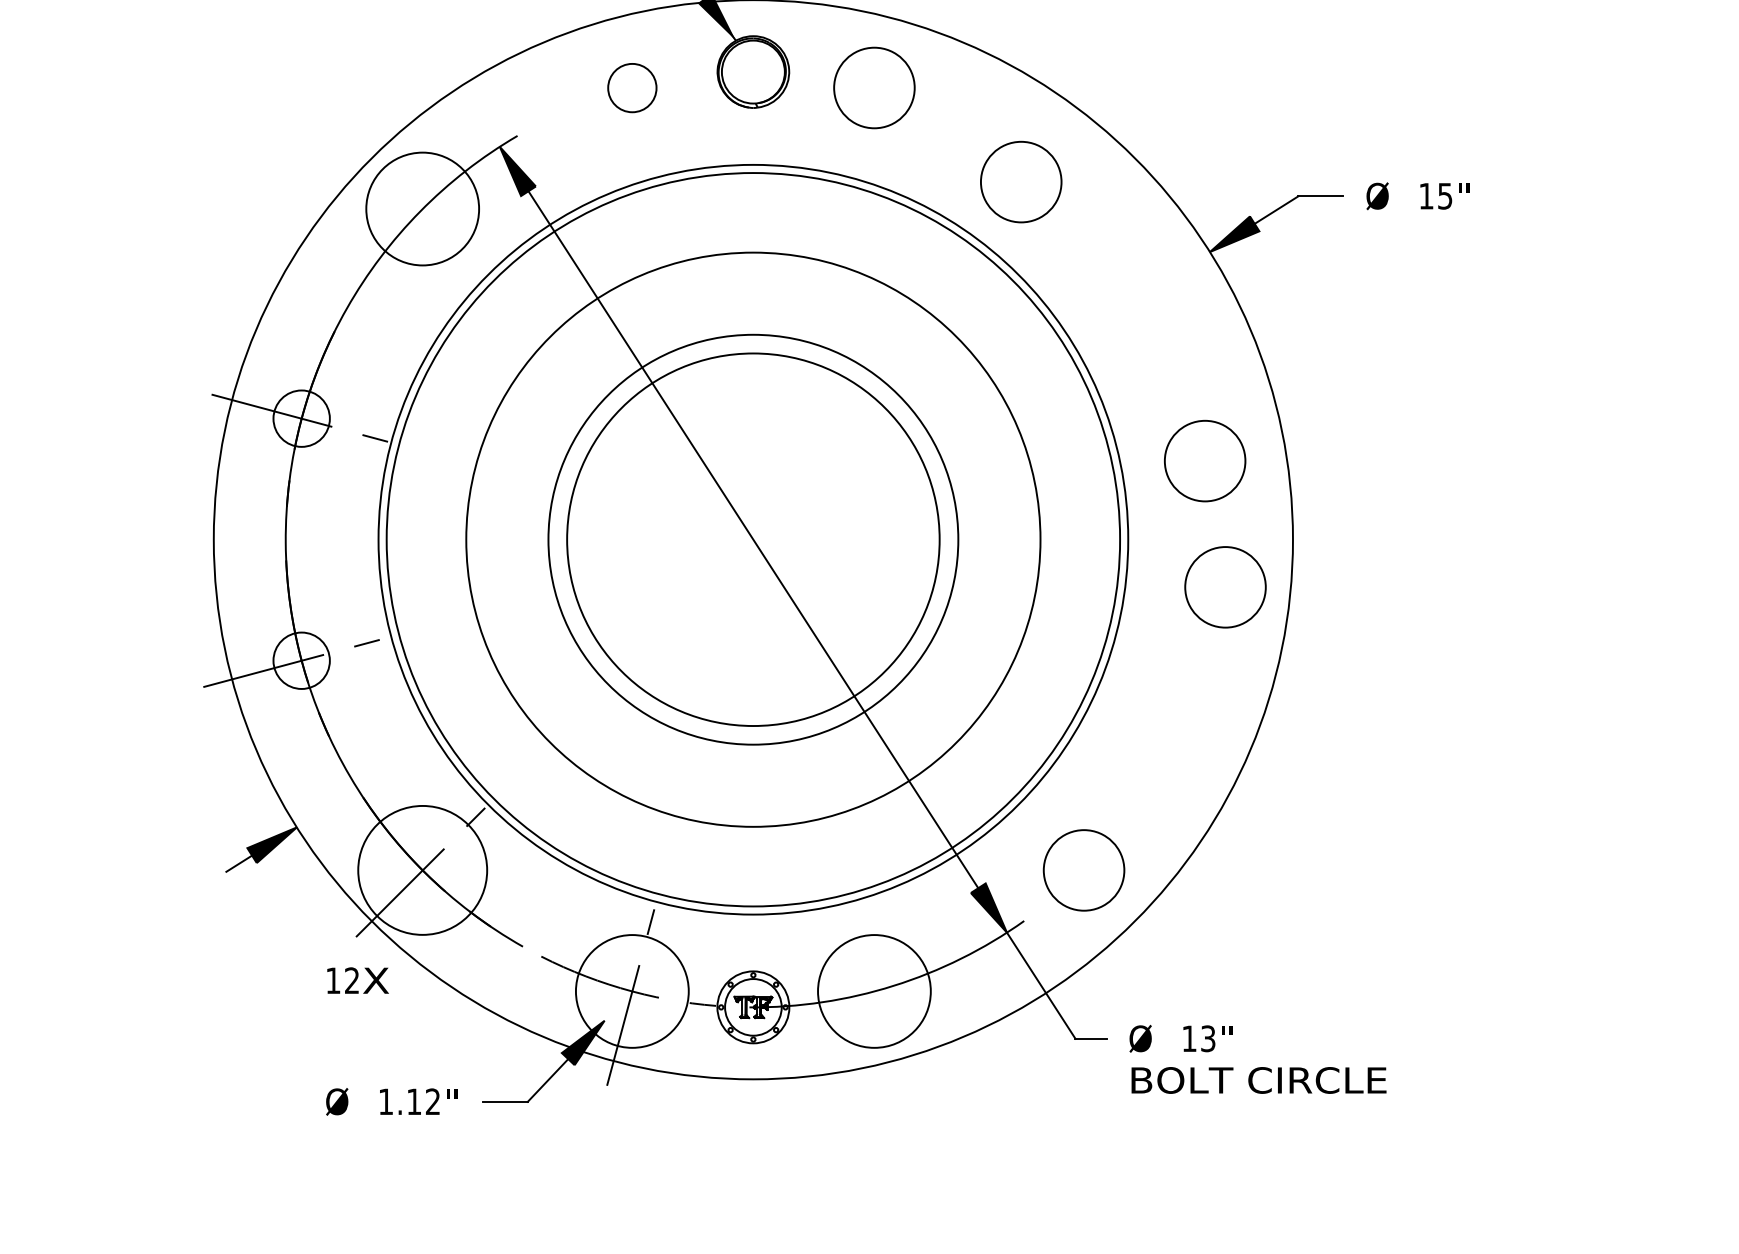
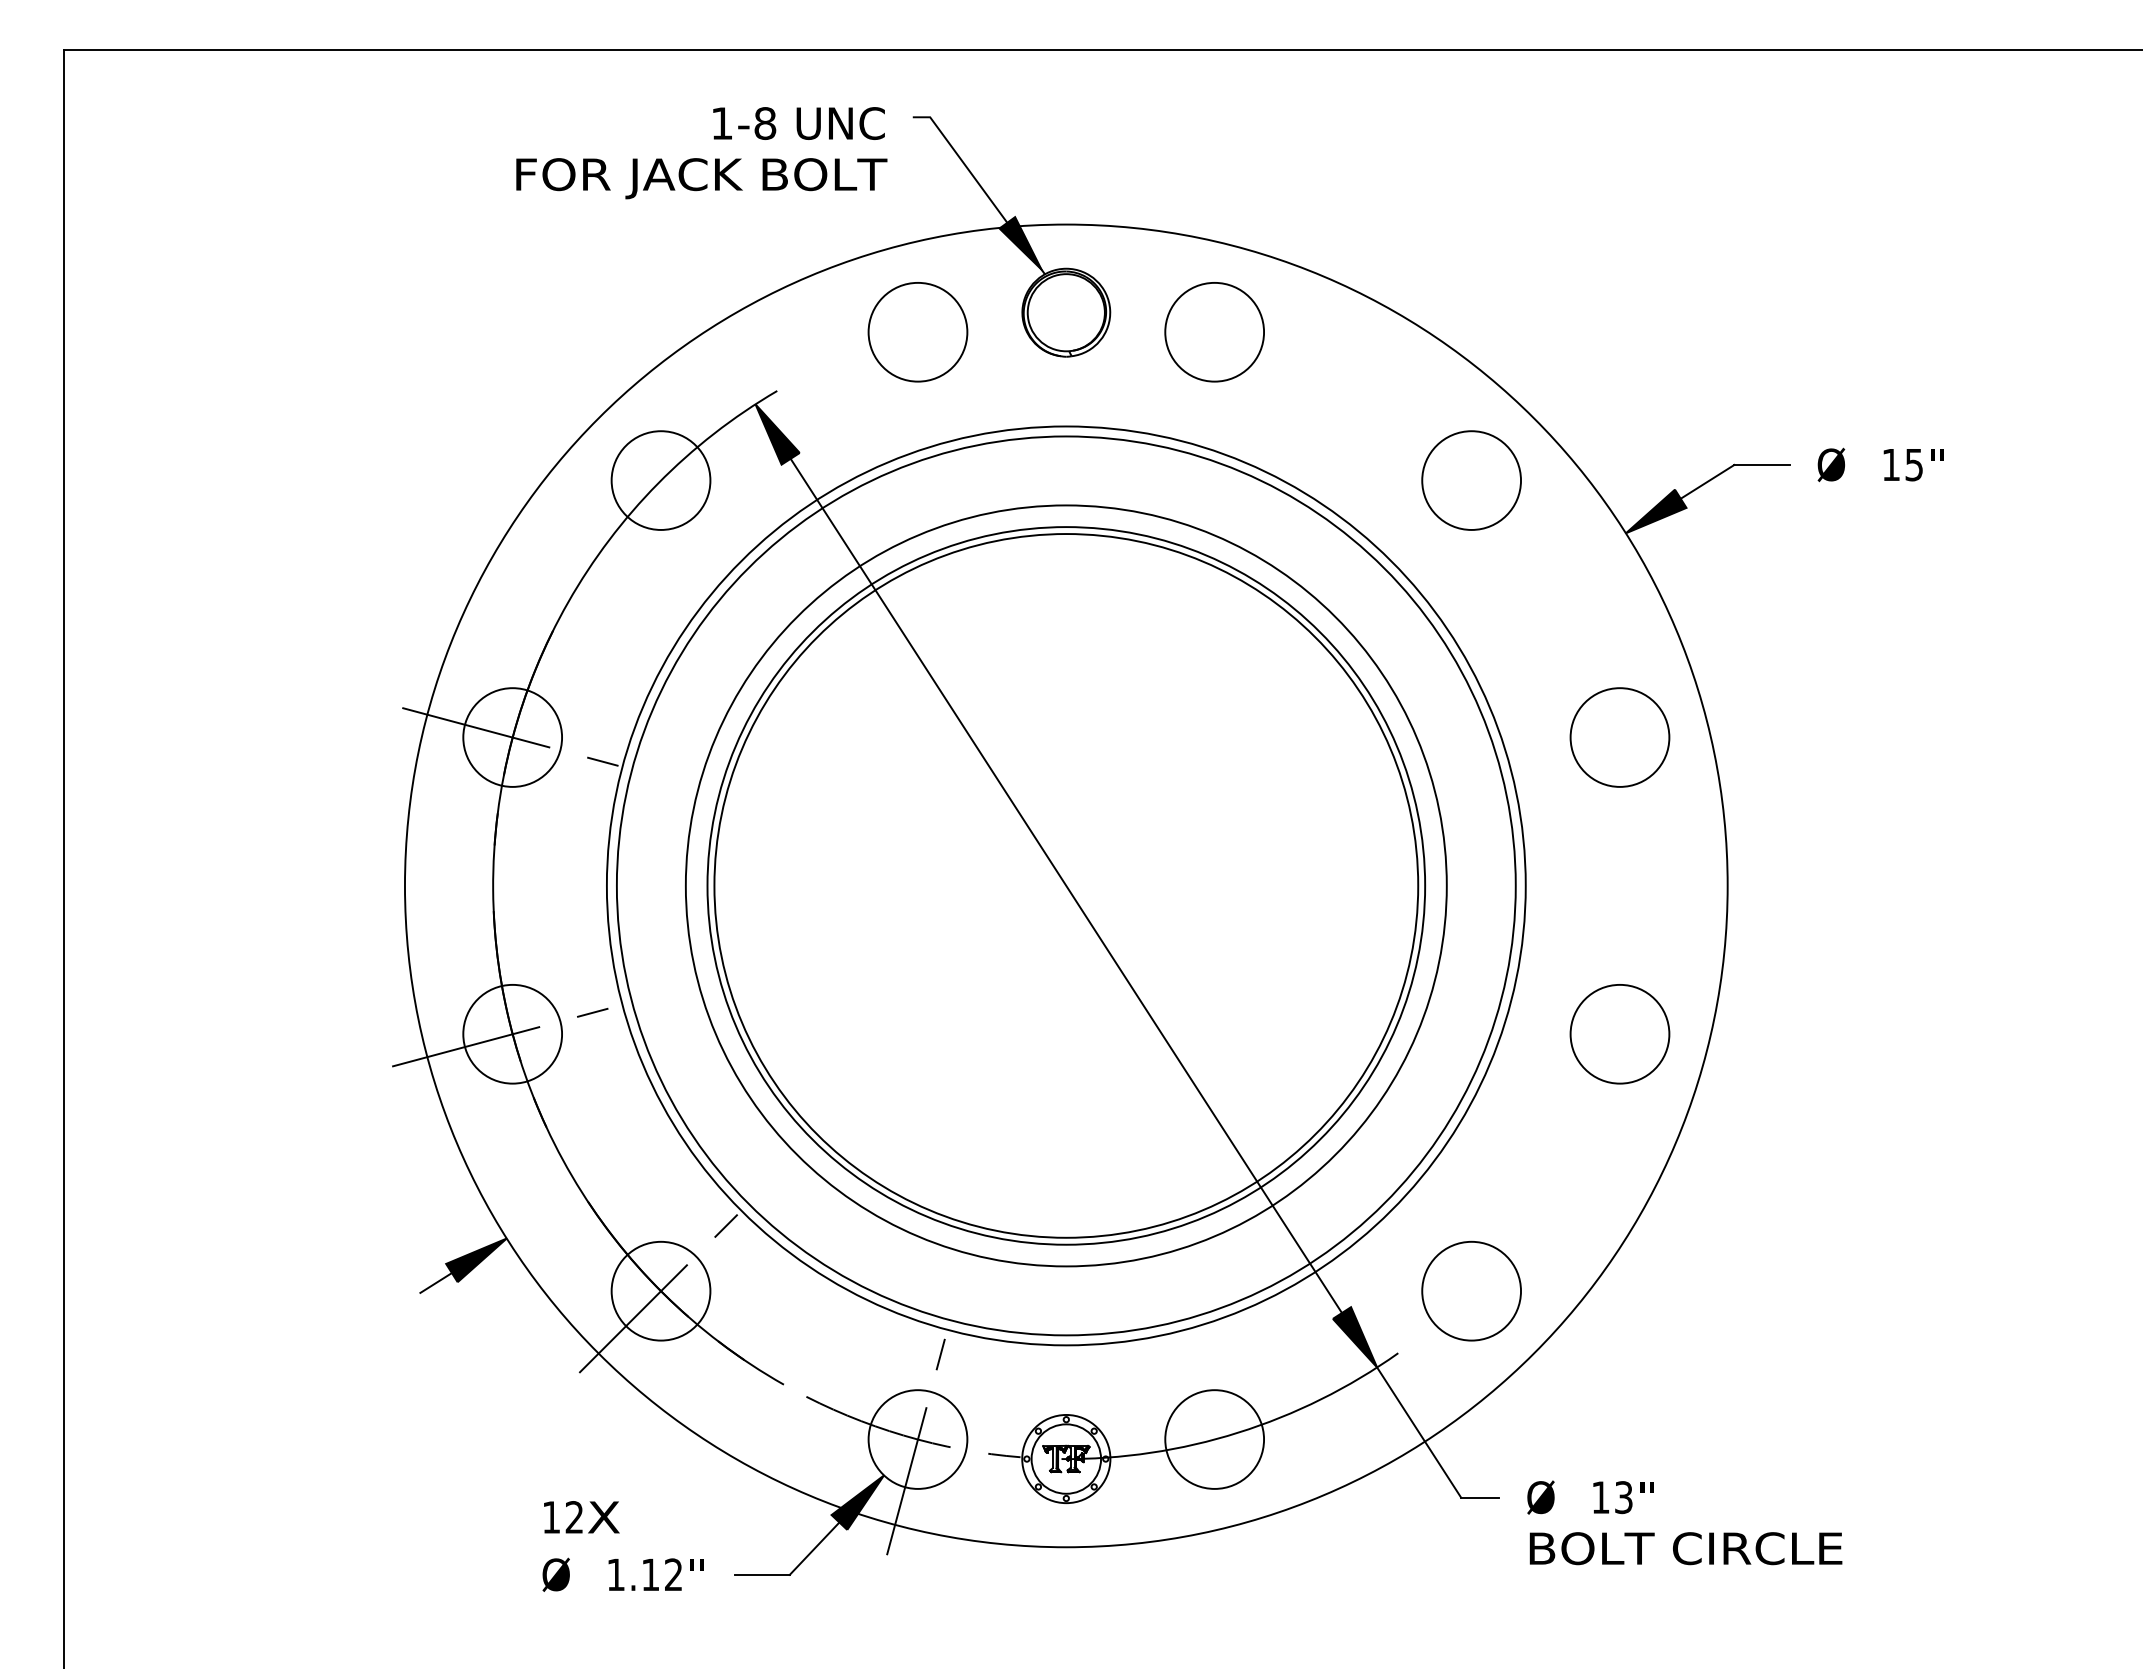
circle: (631, 88) -> (917, 332), size x1.67
circle: (1021, 182) -> (1471, 480), moved
circle: (422, 208) -> (660, 480), size x0.71
circle: (301, 418) -> (512, 737), size x1.43
circle: (1204, 461) -> (1619, 737), moved
circle: (752, 539) -> (1065, 885), size x1.67
circle: (753, 539) -> (1066, 885), size x1.43
circle: (1225, 587) -> (1619, 1034), moved
circle: (301, 660) -> (512, 1033), size x1.43
circle: (422, 869) -> (660, 1290), size x0.62
text: (357, 980) -> (581, 1517), moved
circle: (631, 991) -> (917, 1439), size x0.71
circle: (874, 991) -> (1214, 1439), size x0.71

